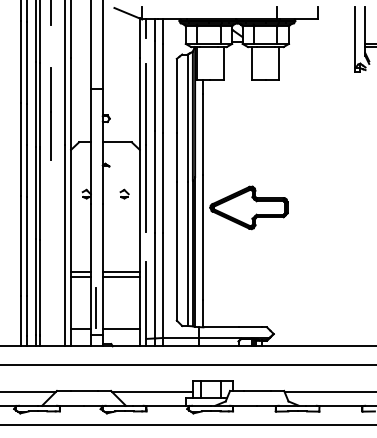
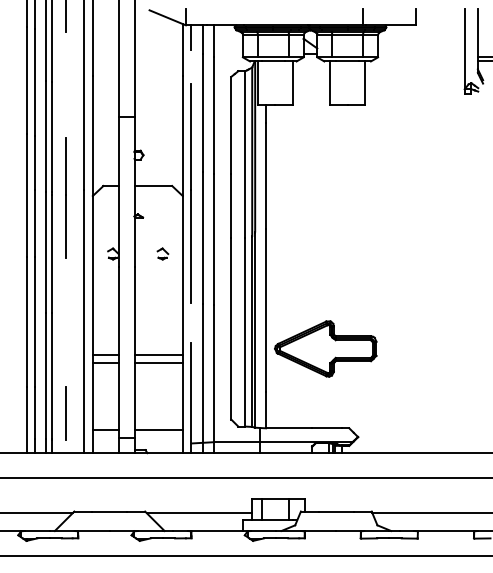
line: (50, 113) -> (65, 197), moved
part: (248, 207) -> (325, 348), moved
line: (96, 307) -> (65, 413), moved

